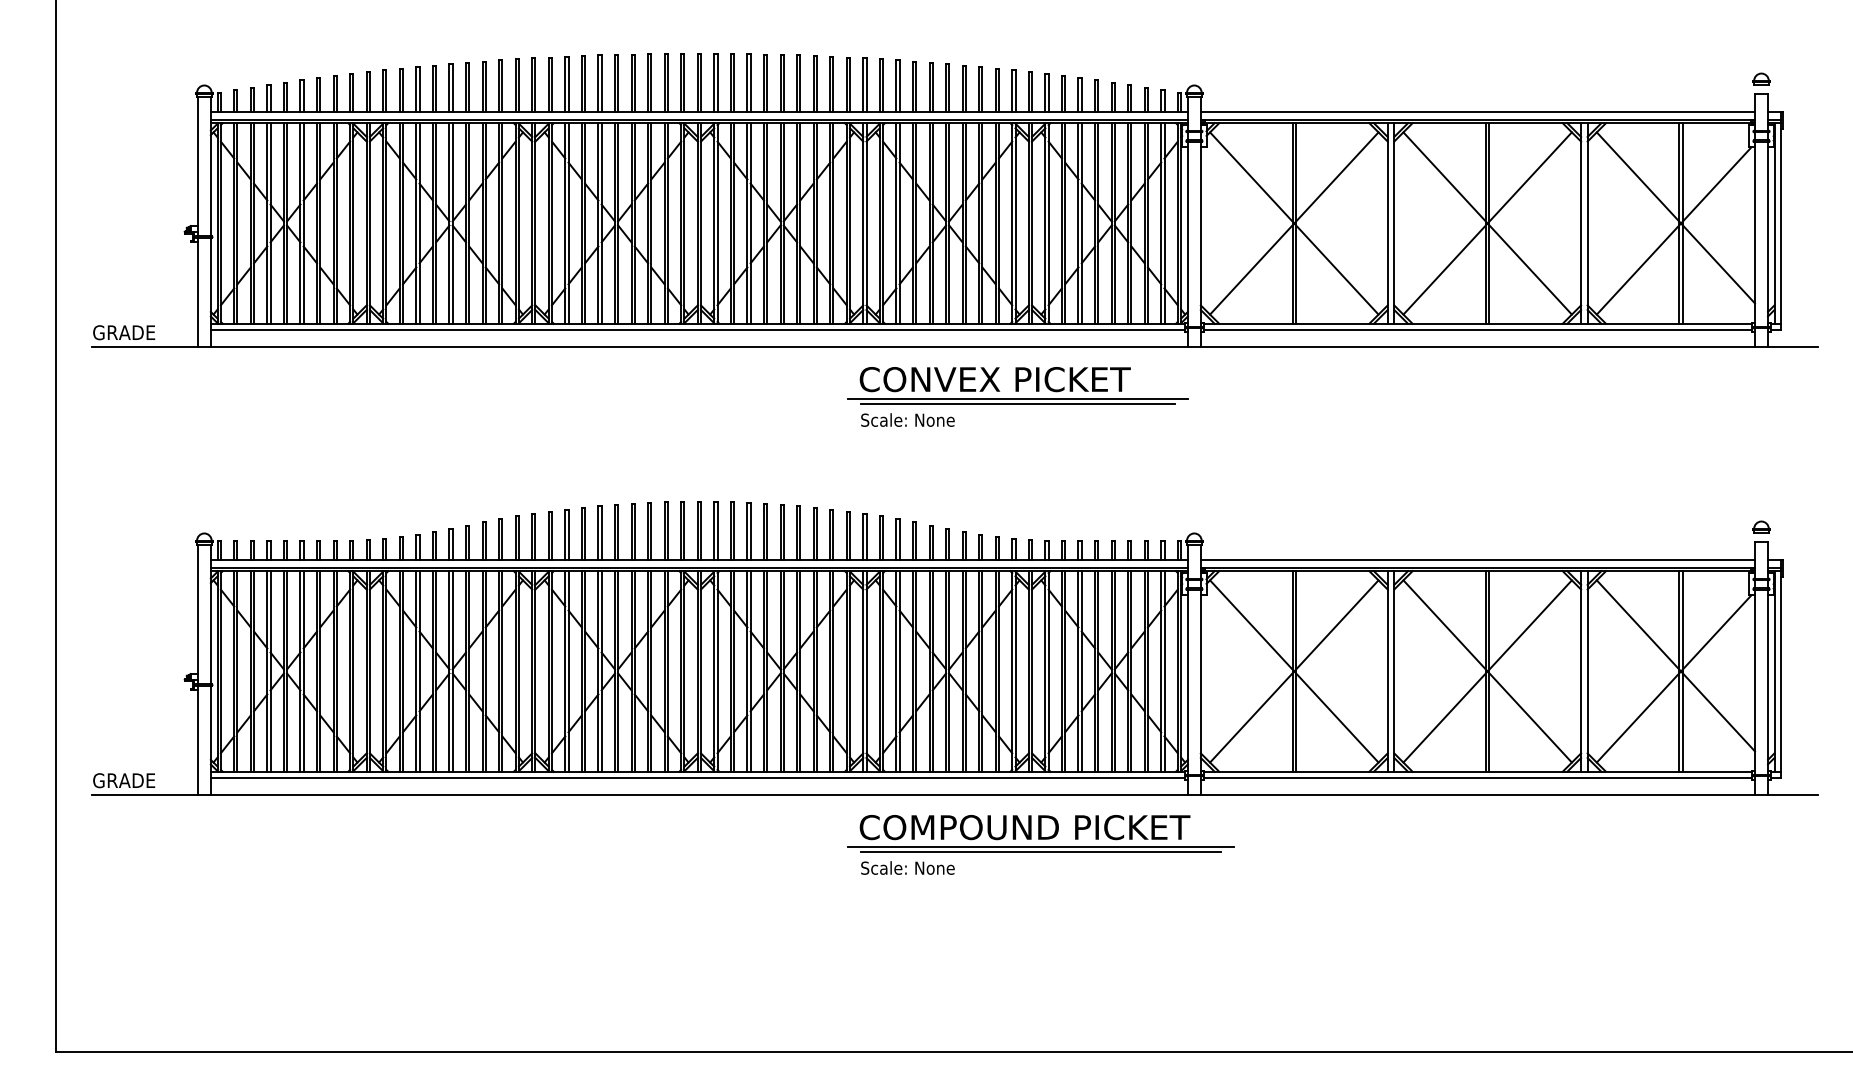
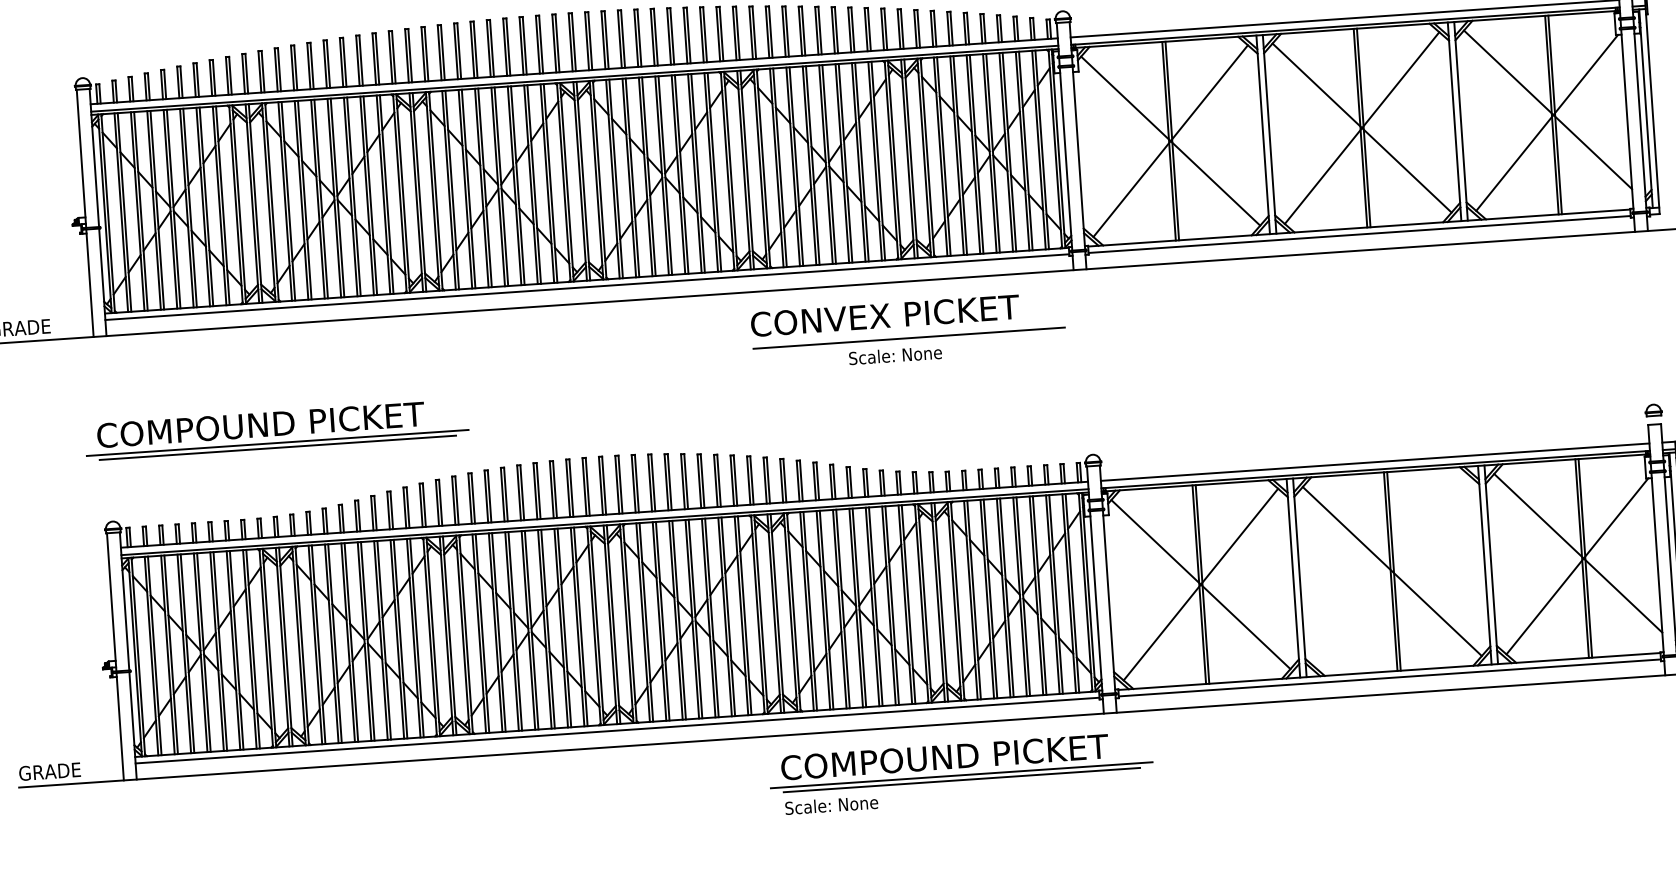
line: (1017, 398) -> (908, 333), removed
text: (907, 419) -> (895, 354), moved
part: (375, 452) -> (276, 429), added
line: (1487, 671) -> (1392, 571), removed

